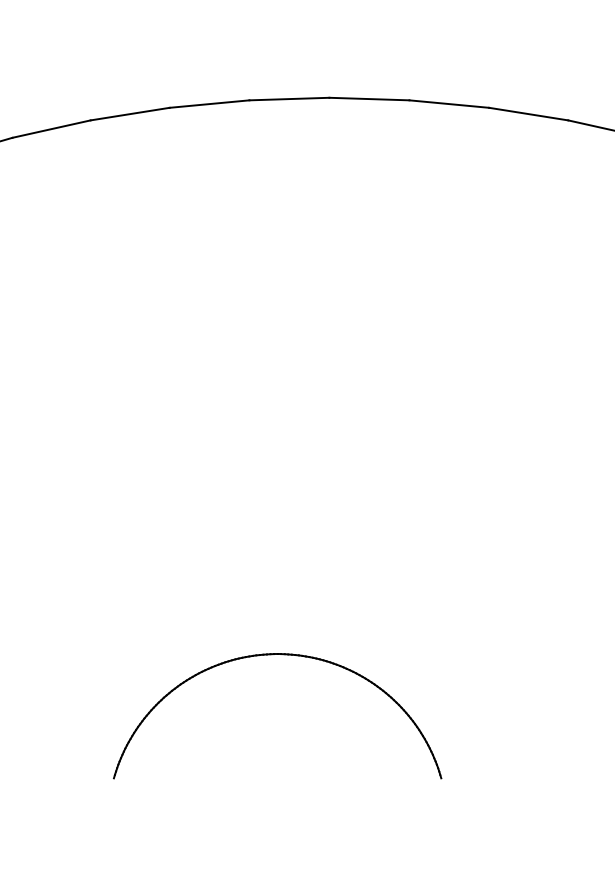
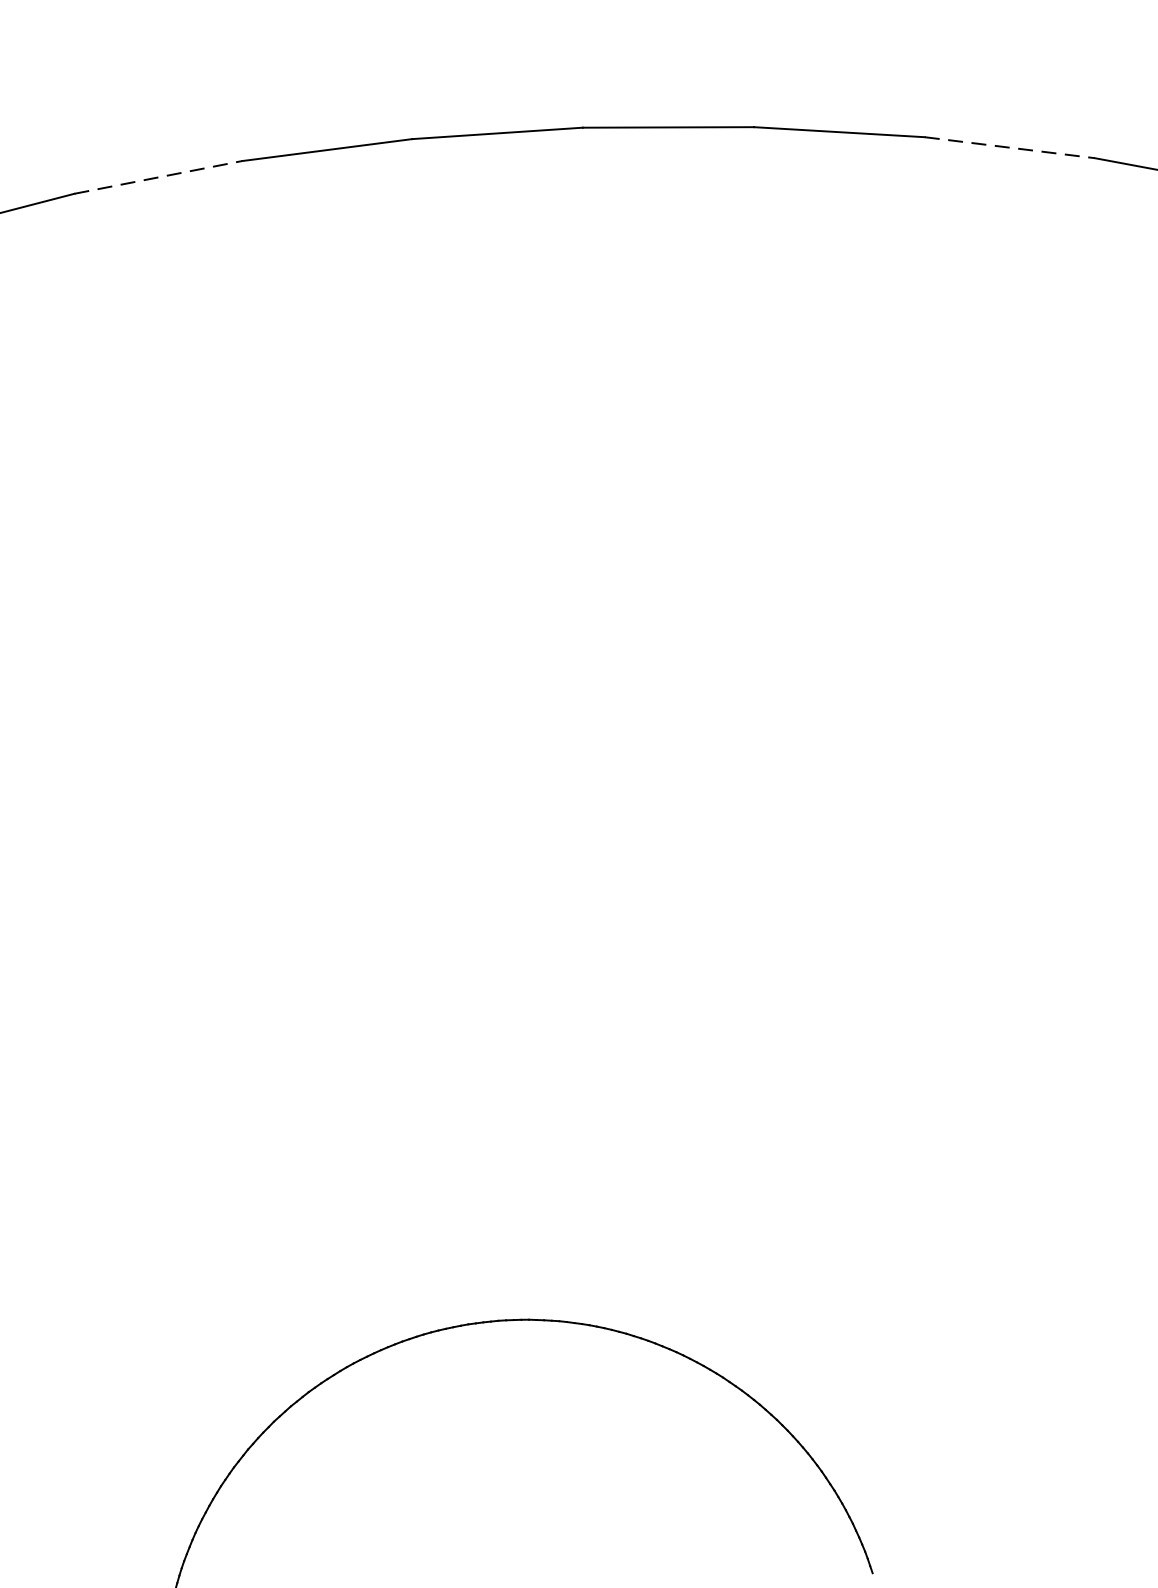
line: (130, 114) -> (159, 178), solid -> dashed
line: (529, 114) -> (1011, 148), solid -> dashed

